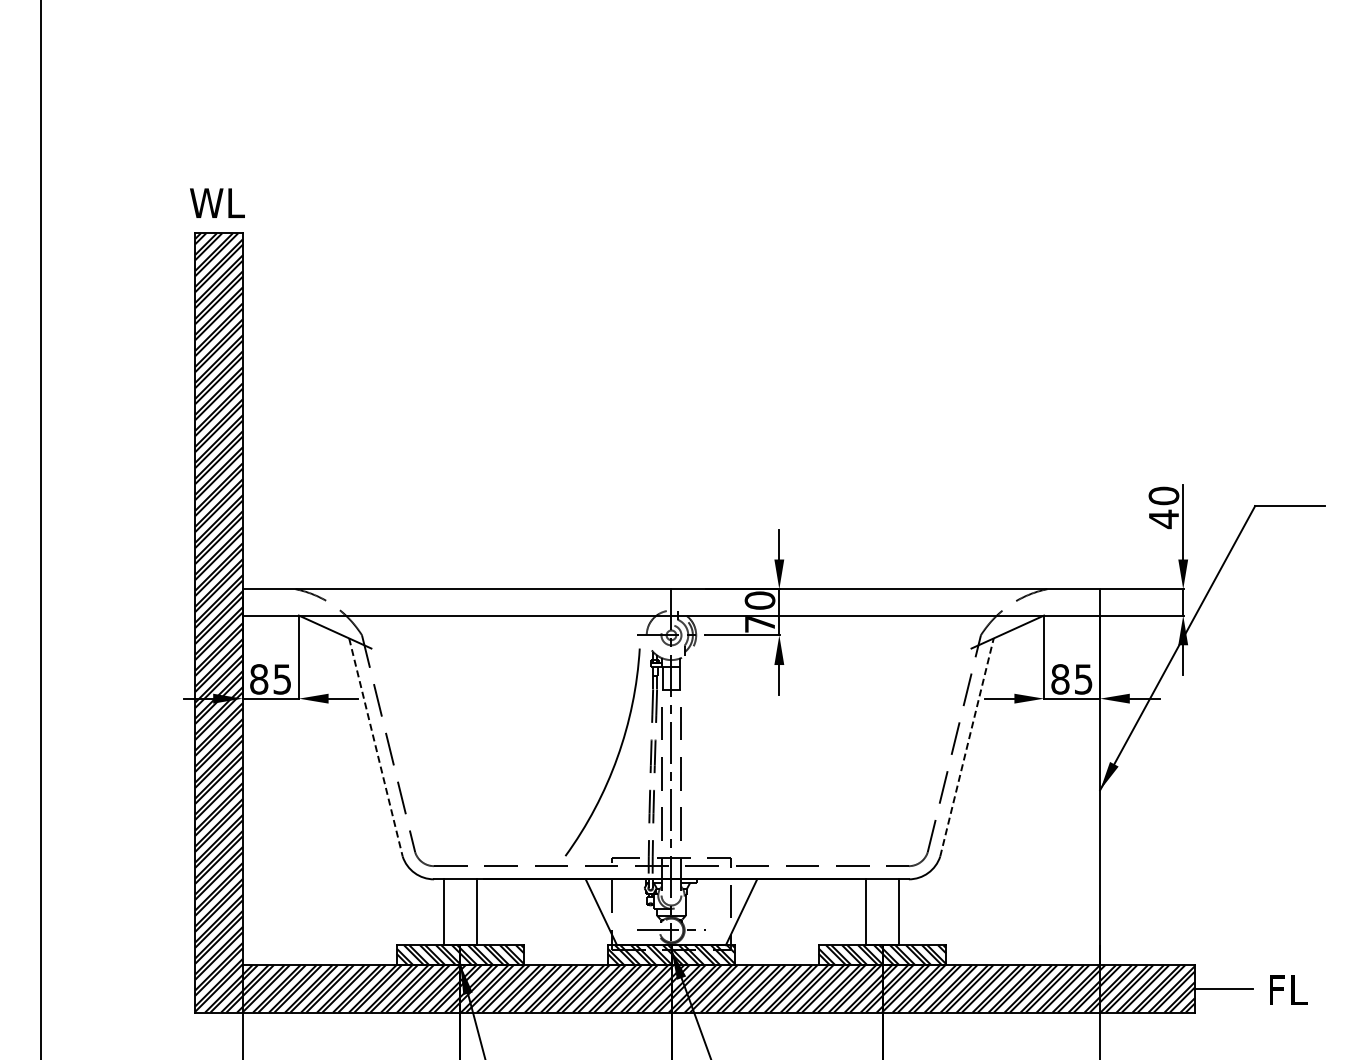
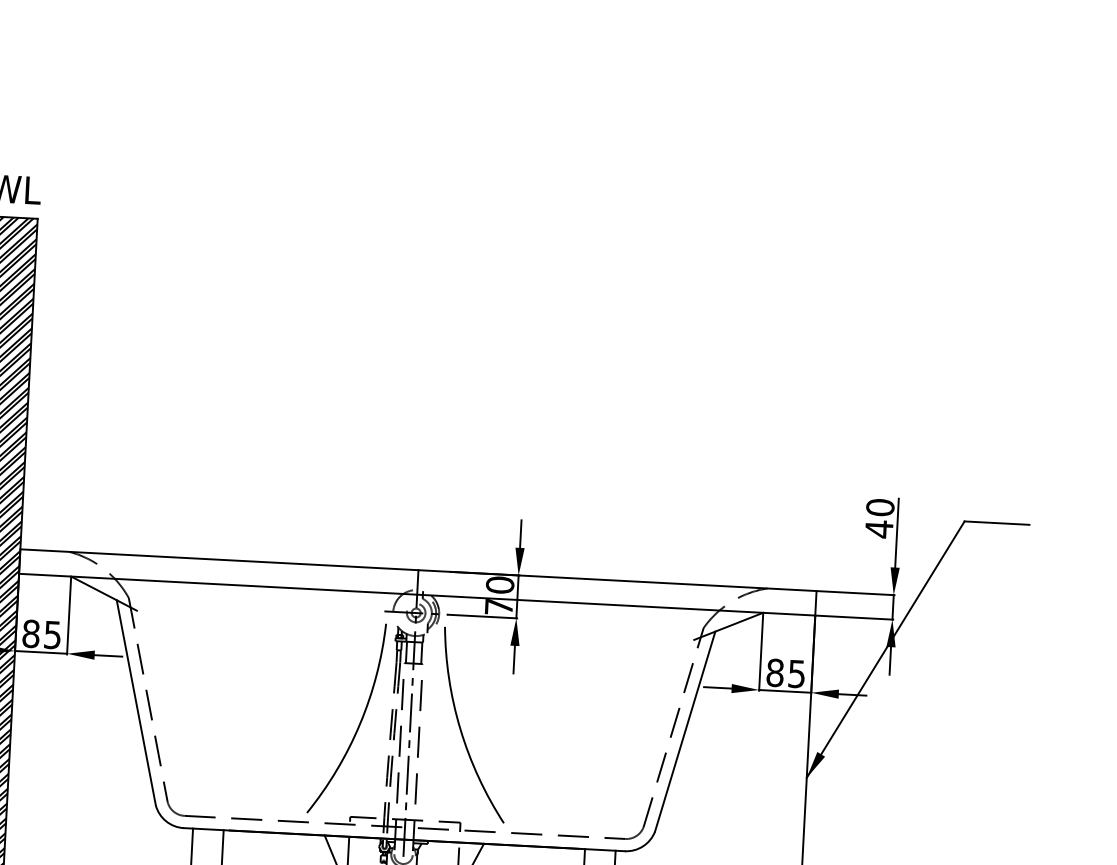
line: (376, 747) -> (136, 702), dashed -> solid
line: (967, 747) -> (685, 731), dashed -> solid
arc: (726, 756) -> (461, 728), added

